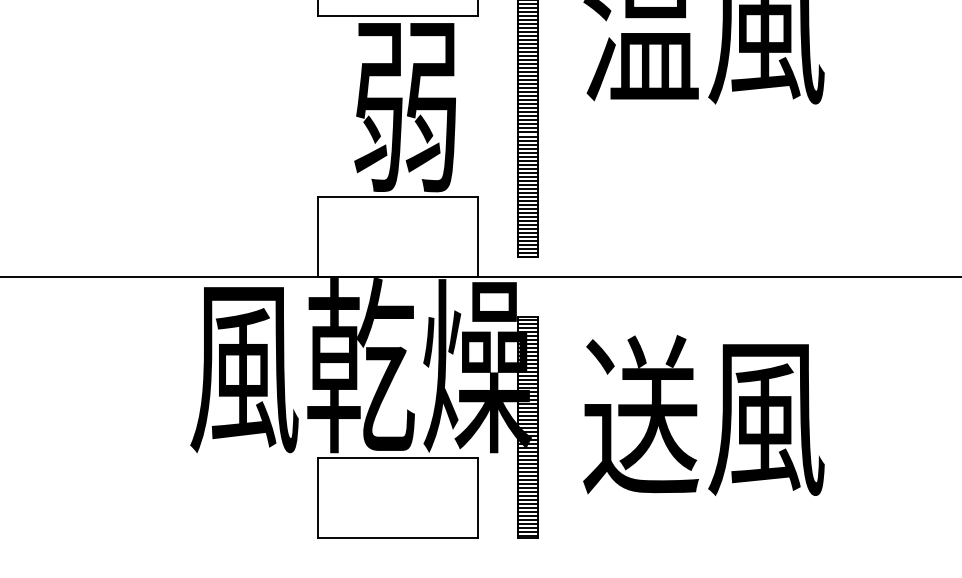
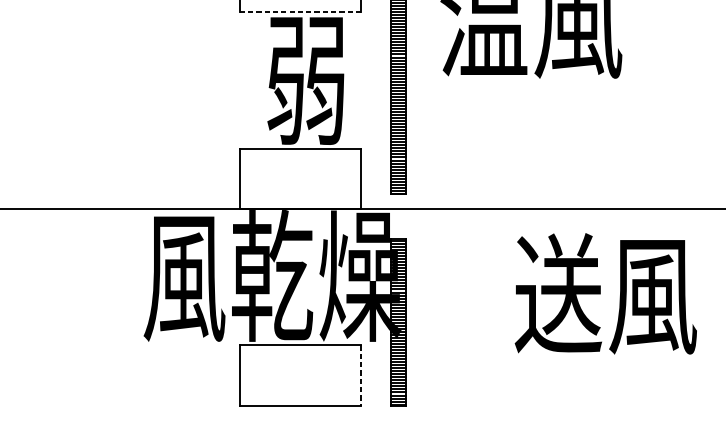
line: (398, 16) -> (300, 12), solid -> dashed
text: (703, 415) -> (605, 293), moved
line: (478, 498) -> (361, 376), solid -> dashed

